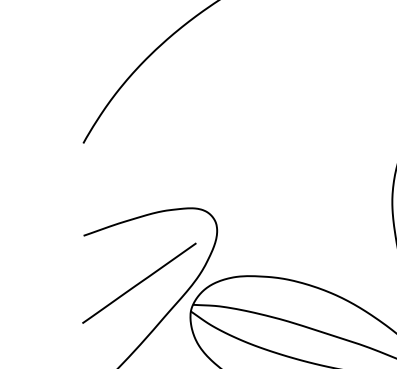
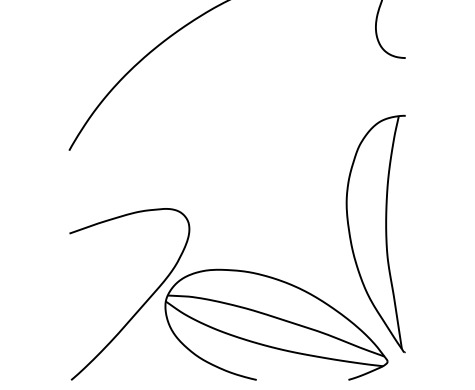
line: (139, 282) -> (119, 275), removed

